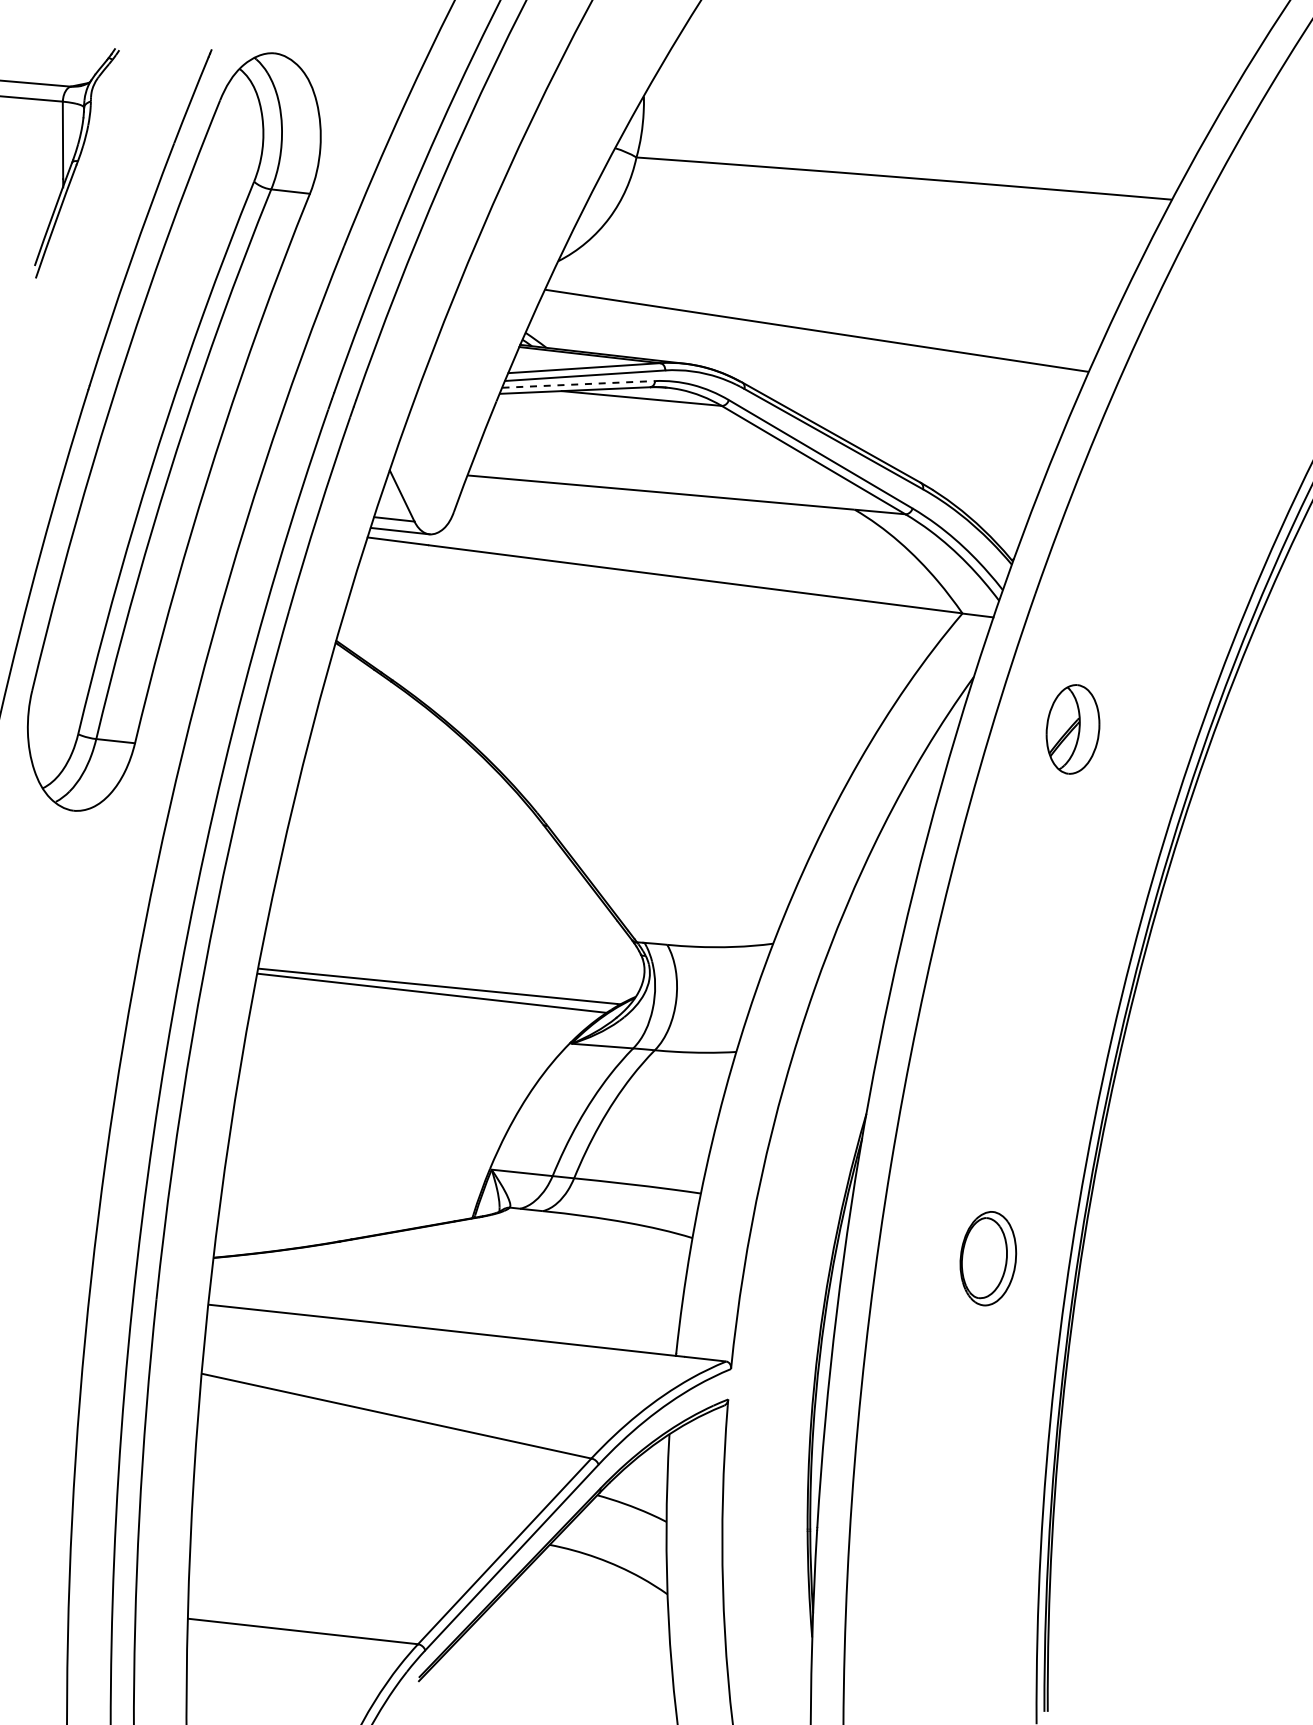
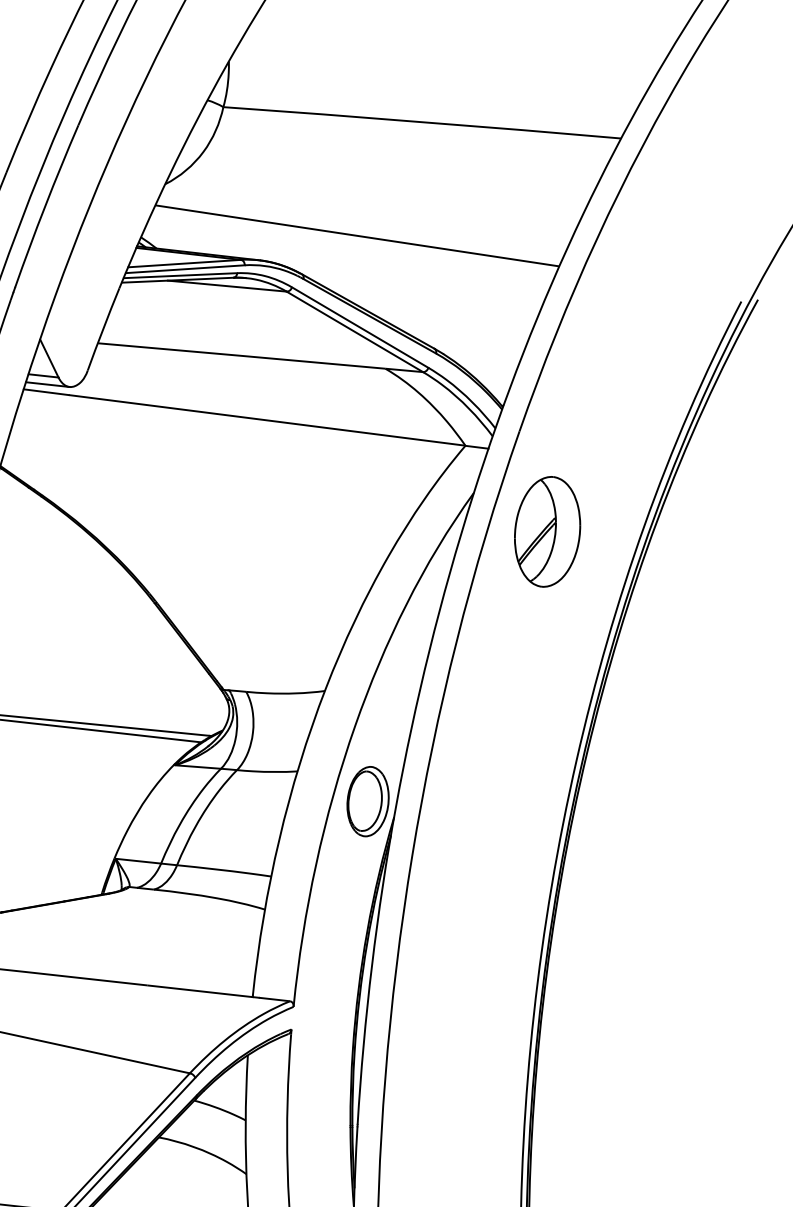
line: (579, 384) -> (181, 275), dashed -> solid
part: (1072, 729) -> (547, 531), size x1.67
part: (988, 1258) -> (368, 801), moved

